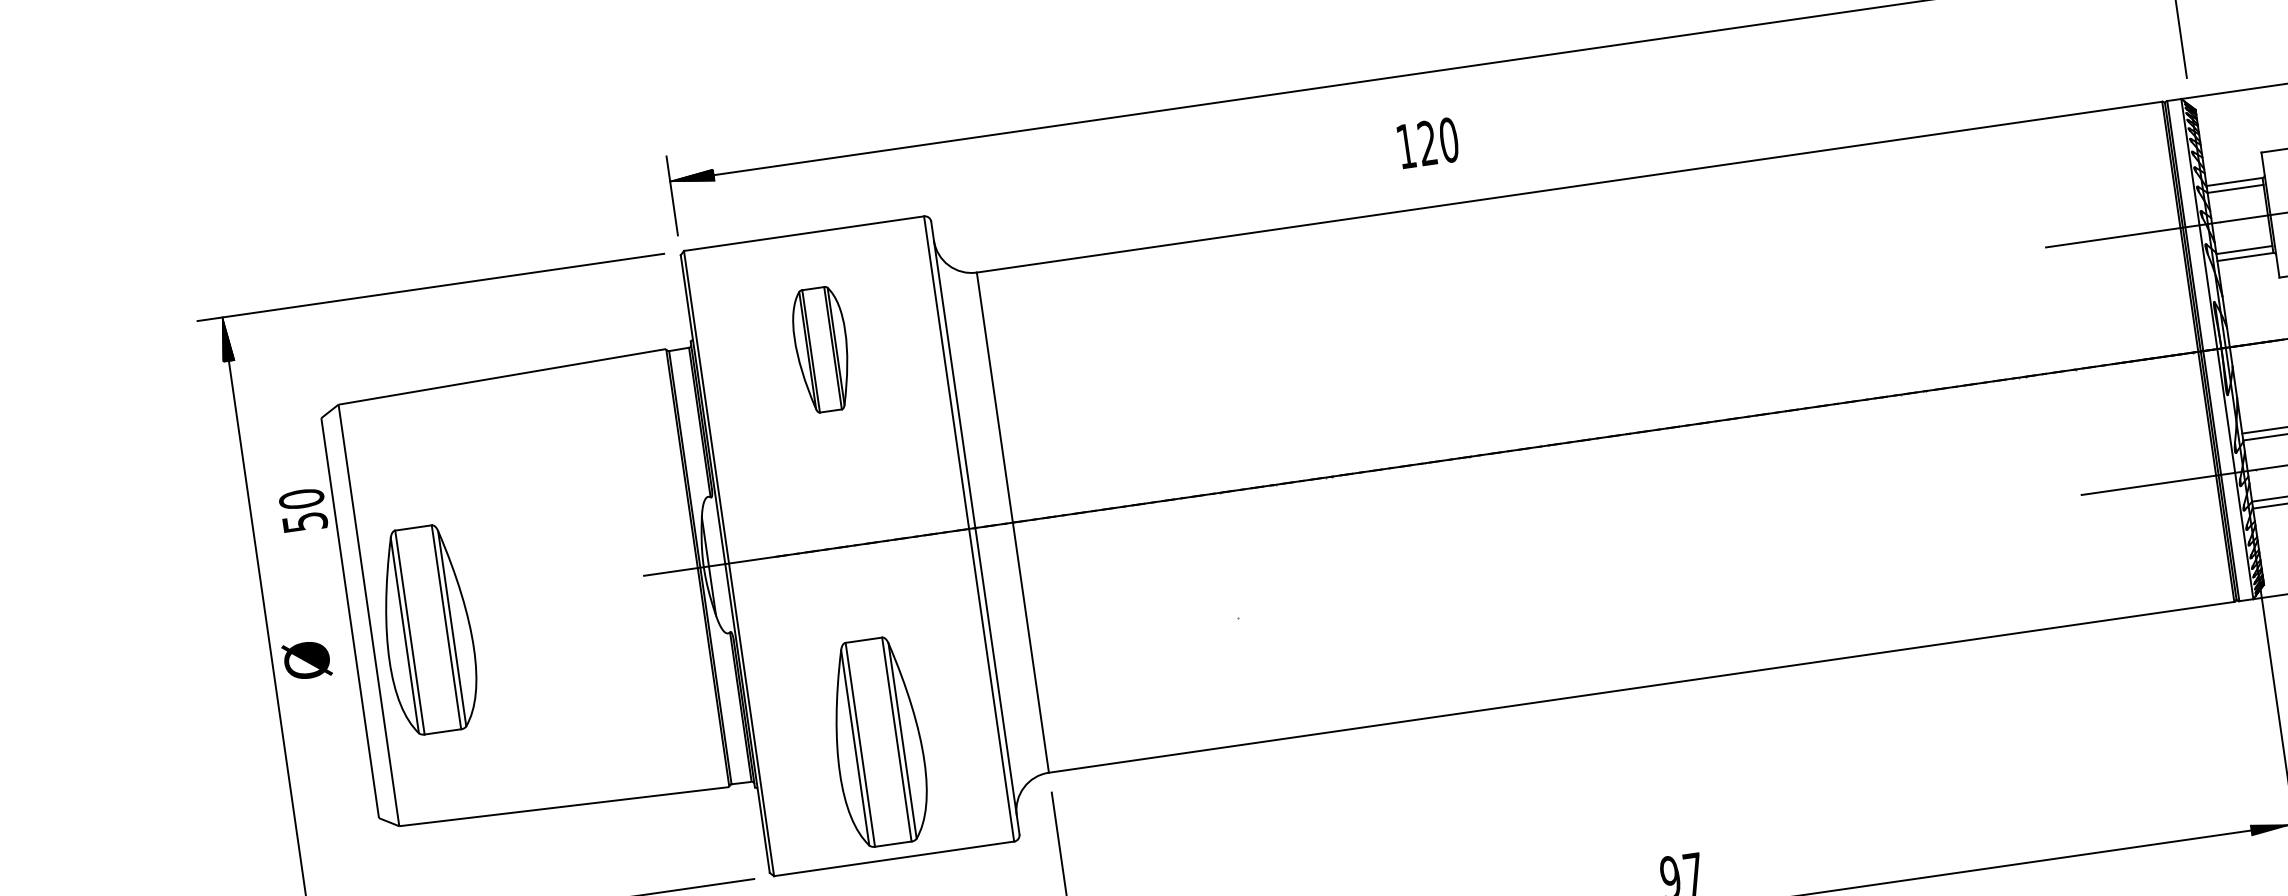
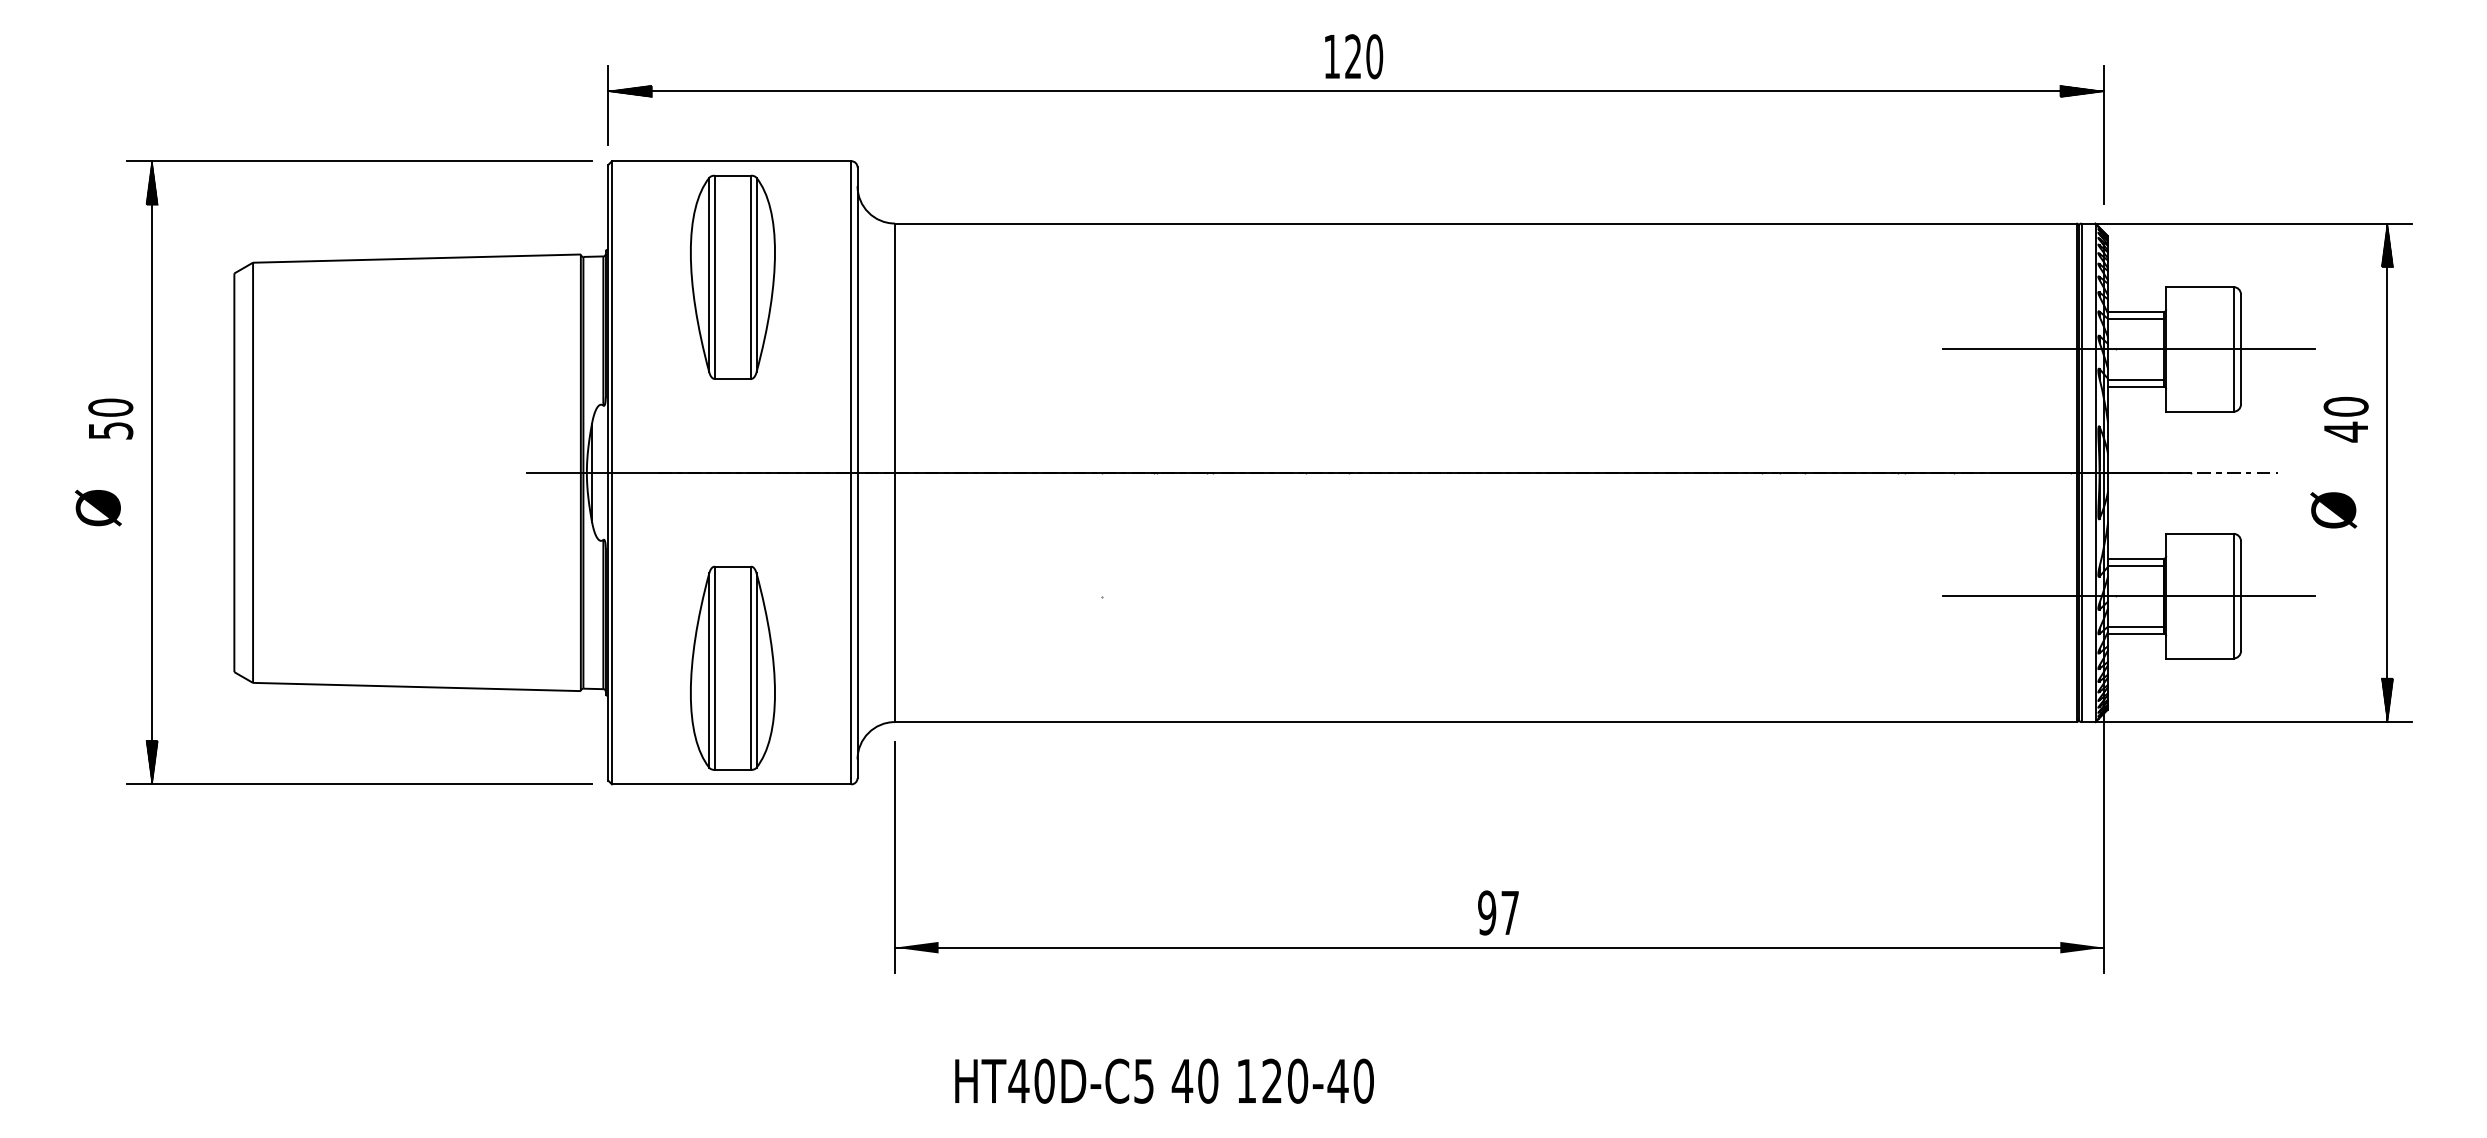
text: (1428, 142) -> (1354, 56), moved
part: (821, 349) -> (732, 276), size x1.67
text: (302, 509) -> (110, 418), moved
part: (427, 629) -> (308, 494), removed
text: (306, 660) -> (97, 507), moved

